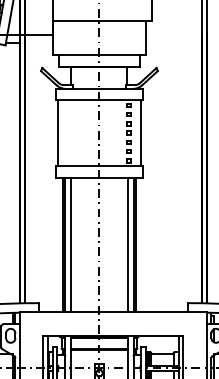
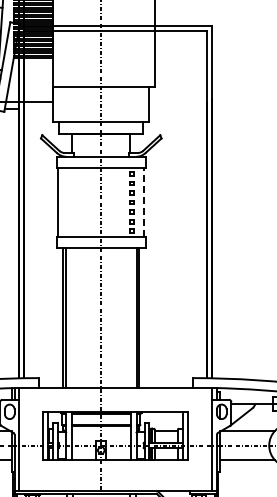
line: (141, 133) -> (144, 202), solid -> dashed
line: (70, 244) -> (71, 317), removed
line: (127, 244) -> (130, 317), removed

